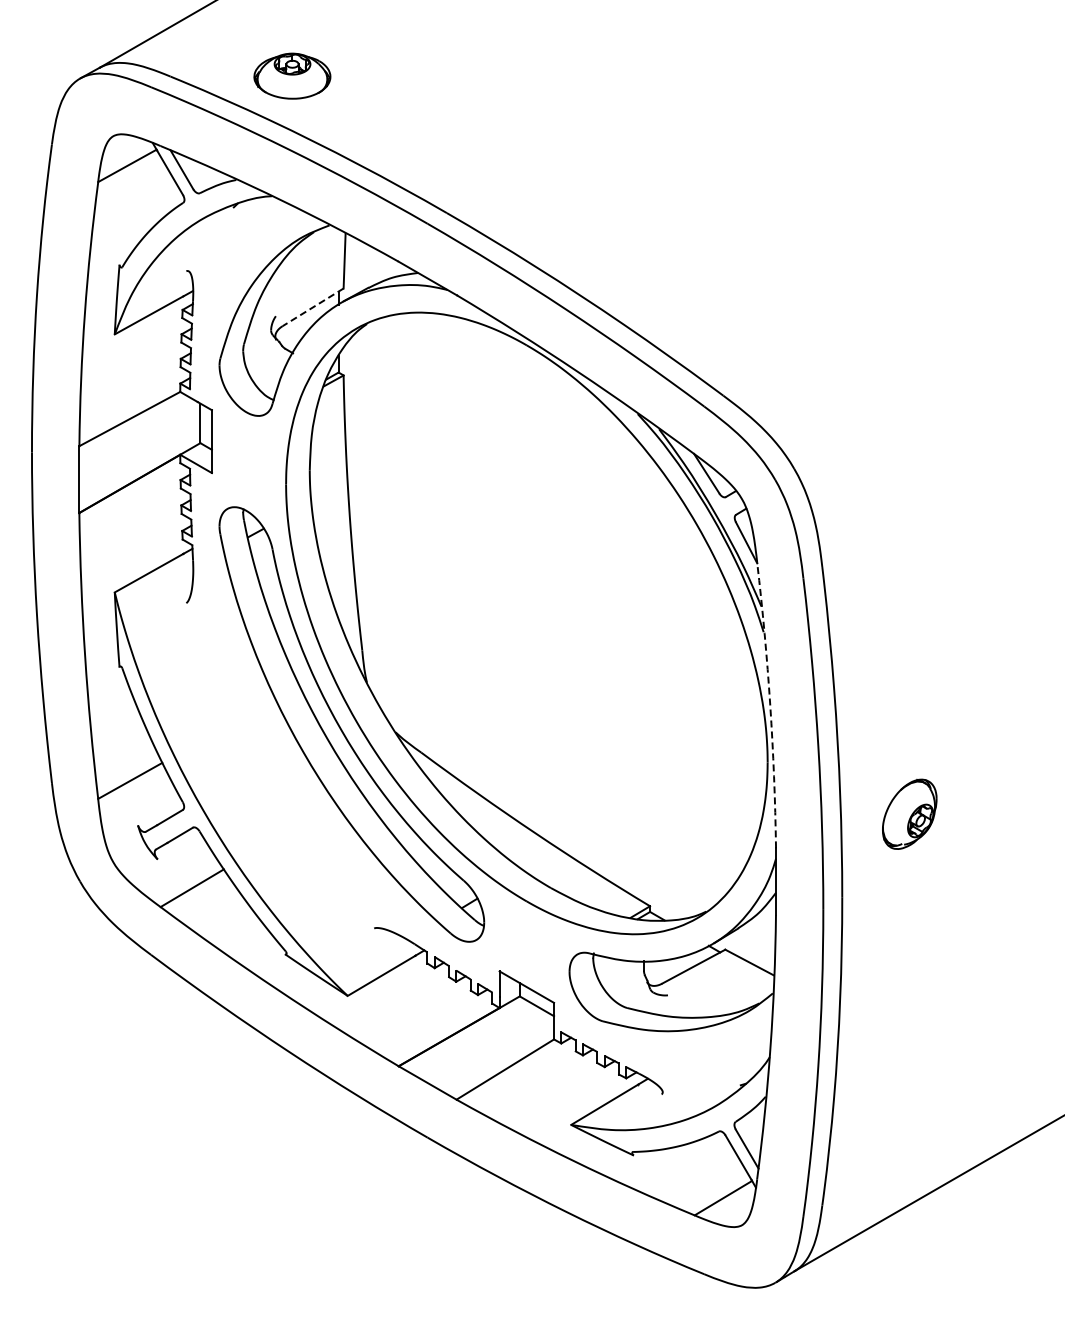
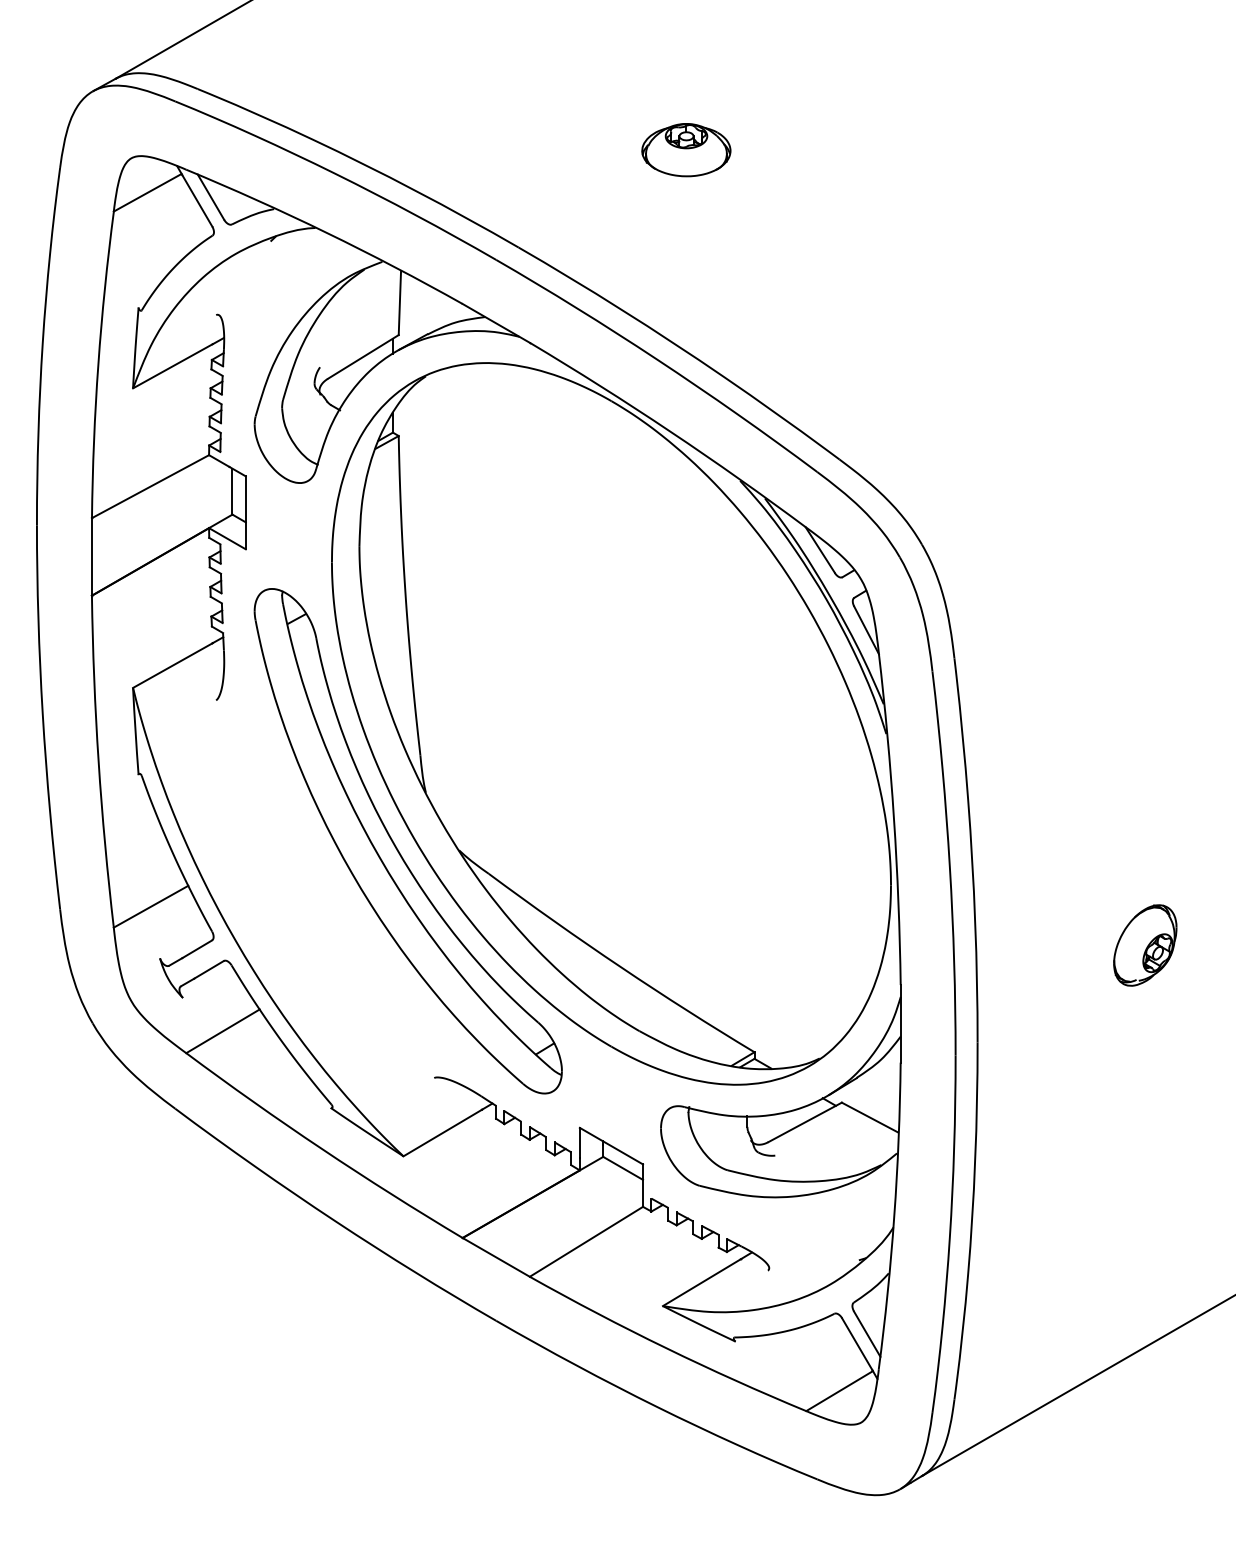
part: (292, 75) -> (686, 149), moved
line: (313, 307) -> (363, 357), dashed -> solid
arc: (770, 705) -> (894, 819), dashed -> solid
part: (909, 813) -> (1145, 944), moved

